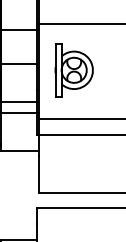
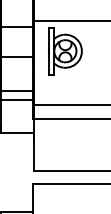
part: (74, 70) -> (65, 51), moved

